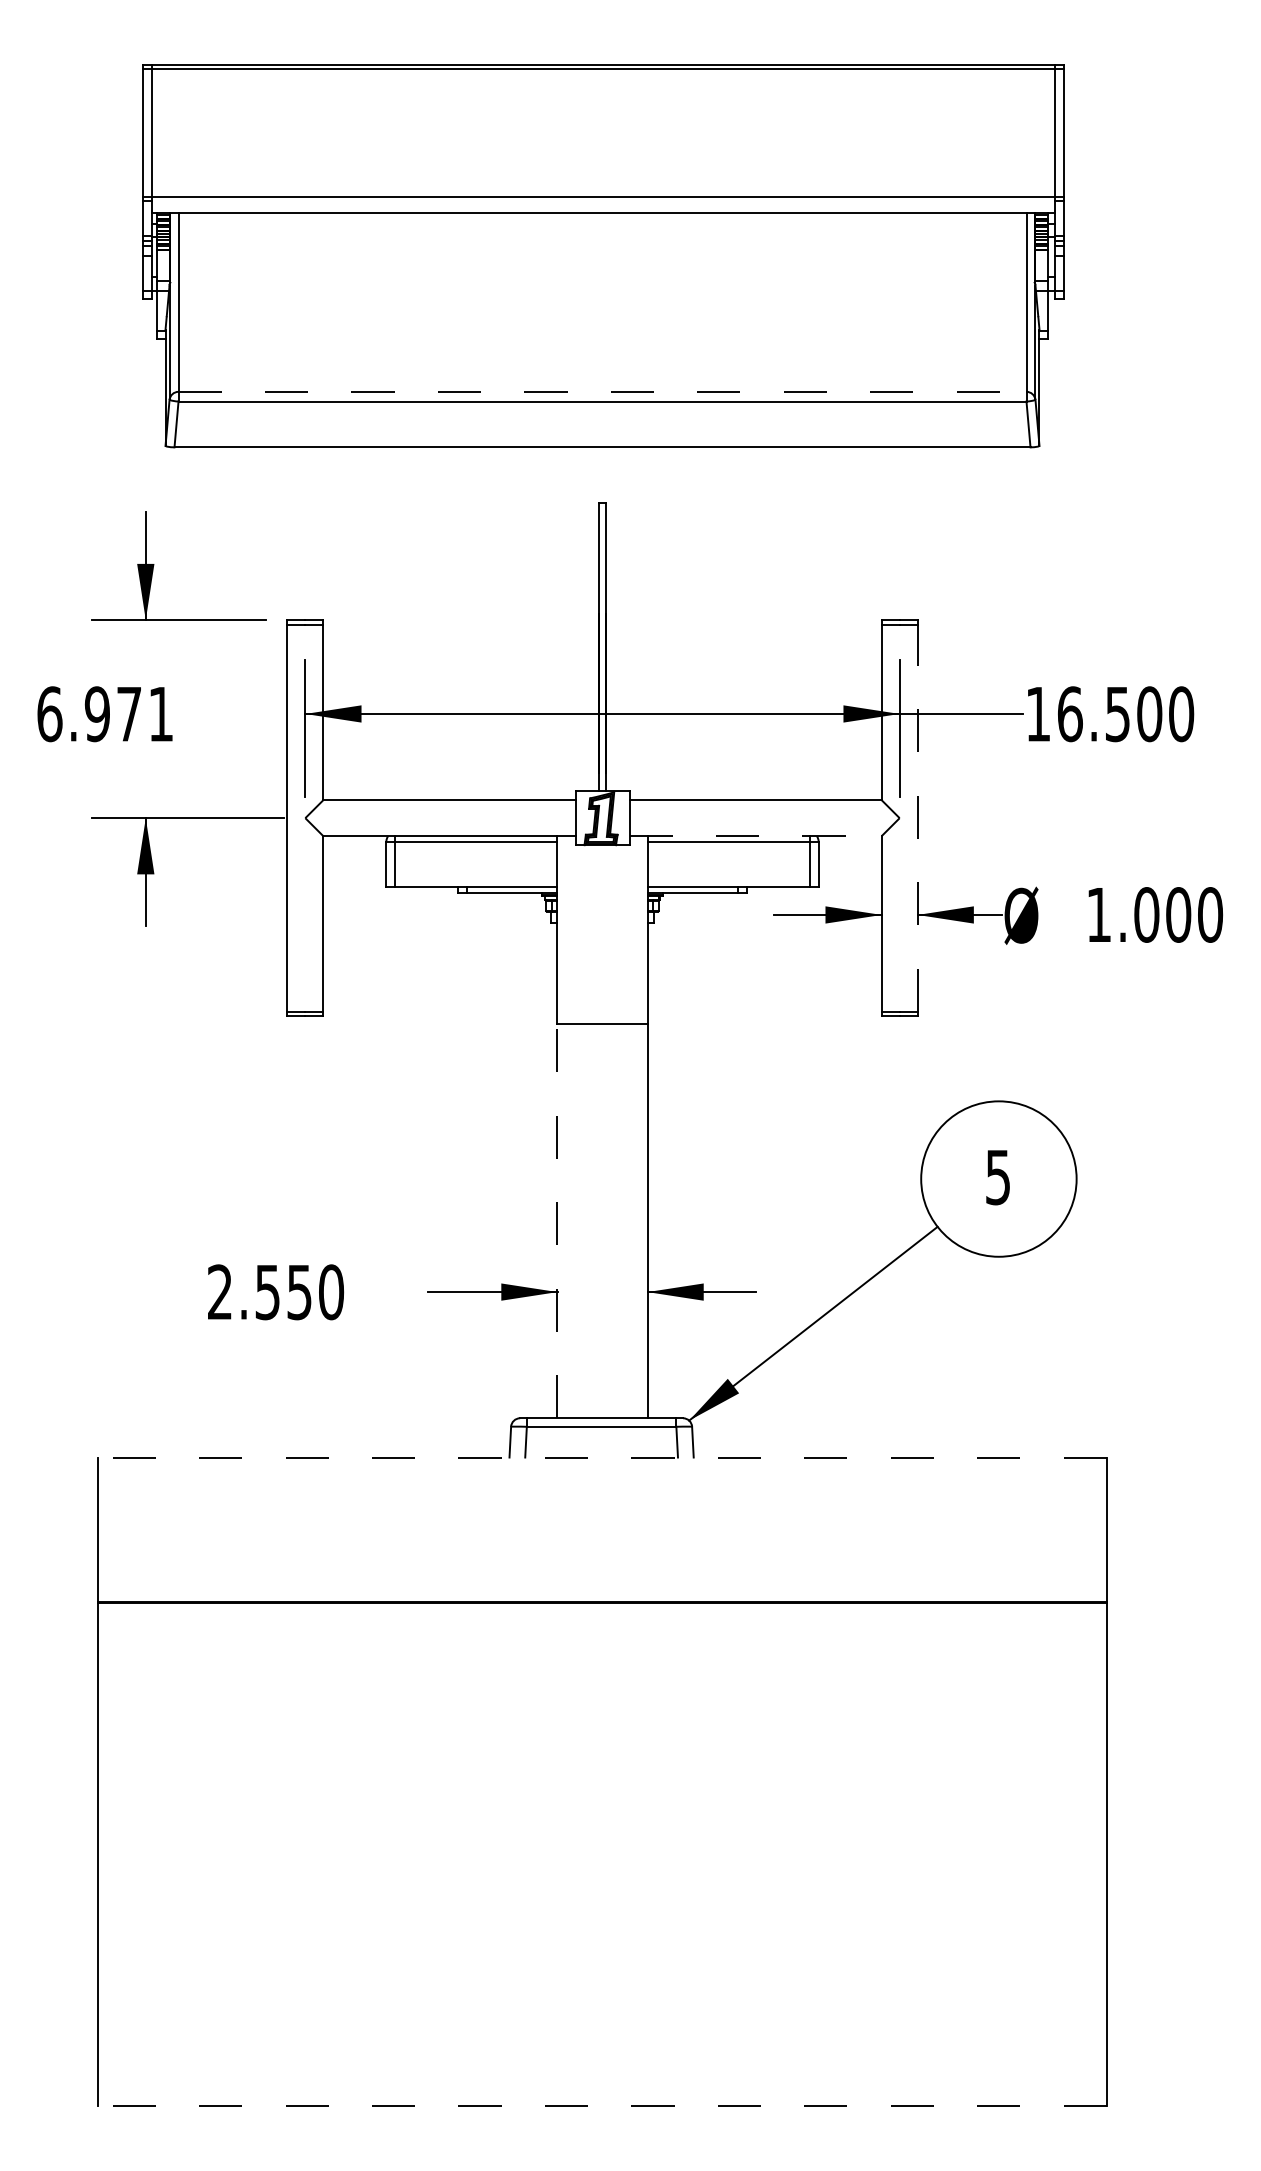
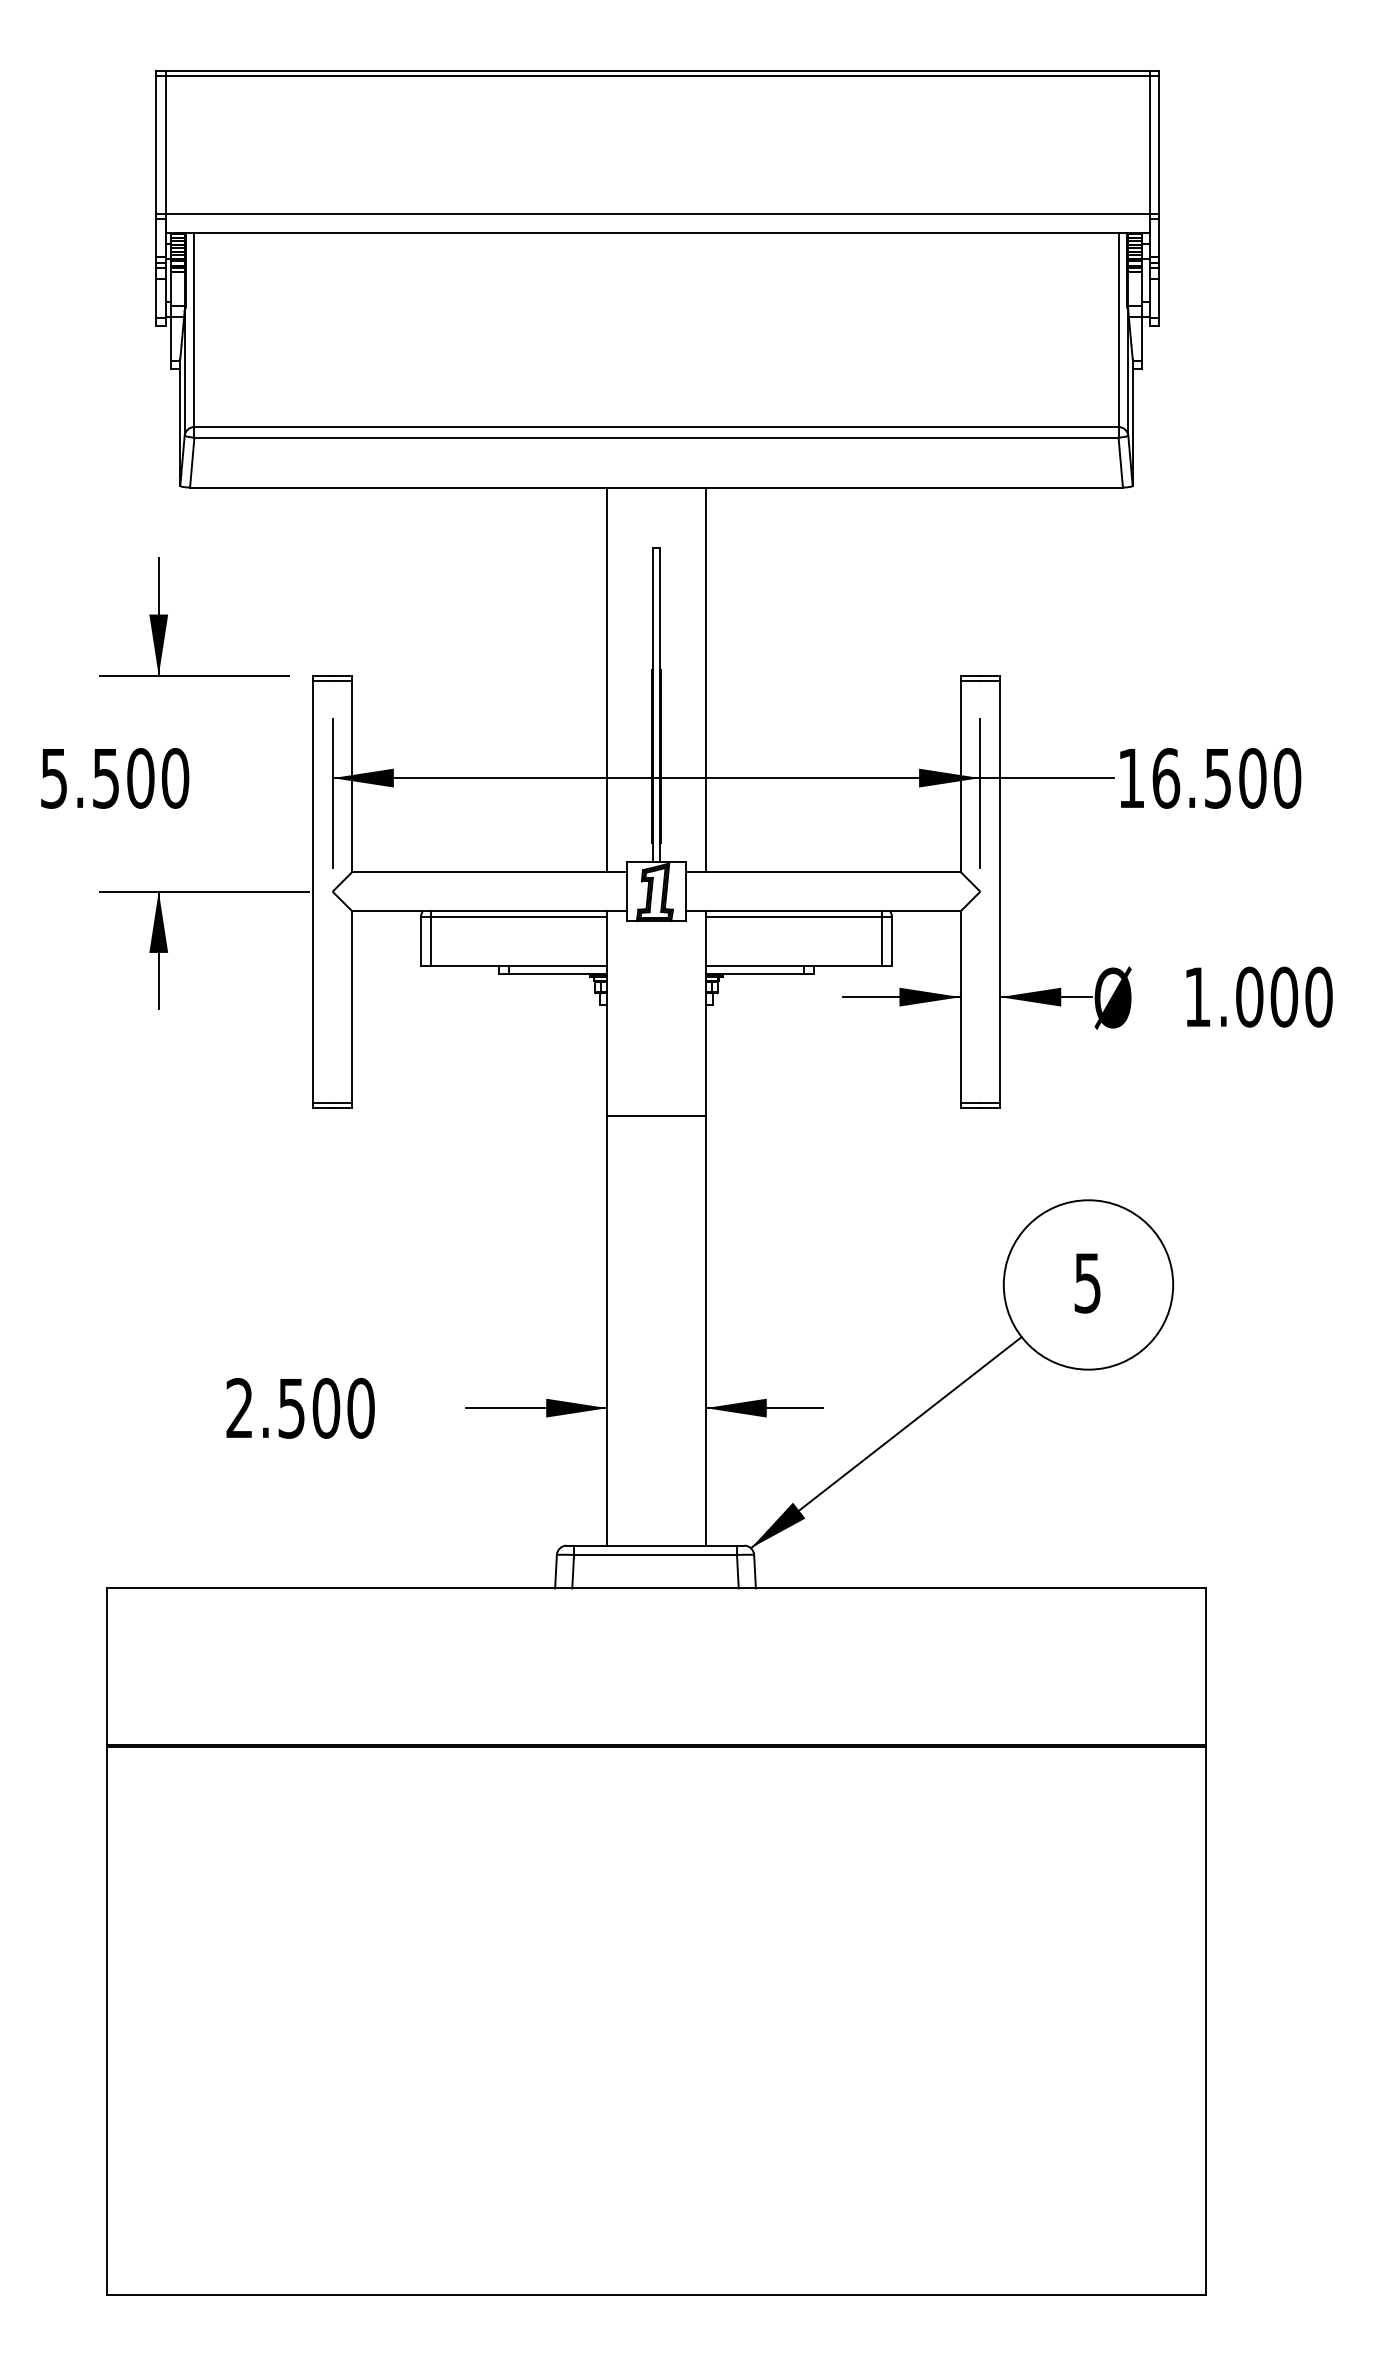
line: (603, 392) -> (657, 427), dashed -> solid
line: (557, 623) -> (607, 679), added
line: (647, 623) -> (705, 679), added
text: (105, 714) -> (114, 778), 6.971 -> 5.500
line: (917, 818) -> (999, 891), dashed -> solid
line: (755, 836) -> (823, 911), dashed -> solid
line: (557, 1220) -> (607, 1330), dashed -> solid
text: (299, 1291) -> (326, 1407), 2.550 -> 2.500
line: (602, 1457) -> (656, 1588), dashed -> solid
line: (602, 2106) -> (656, 2295), dashed -> solid

